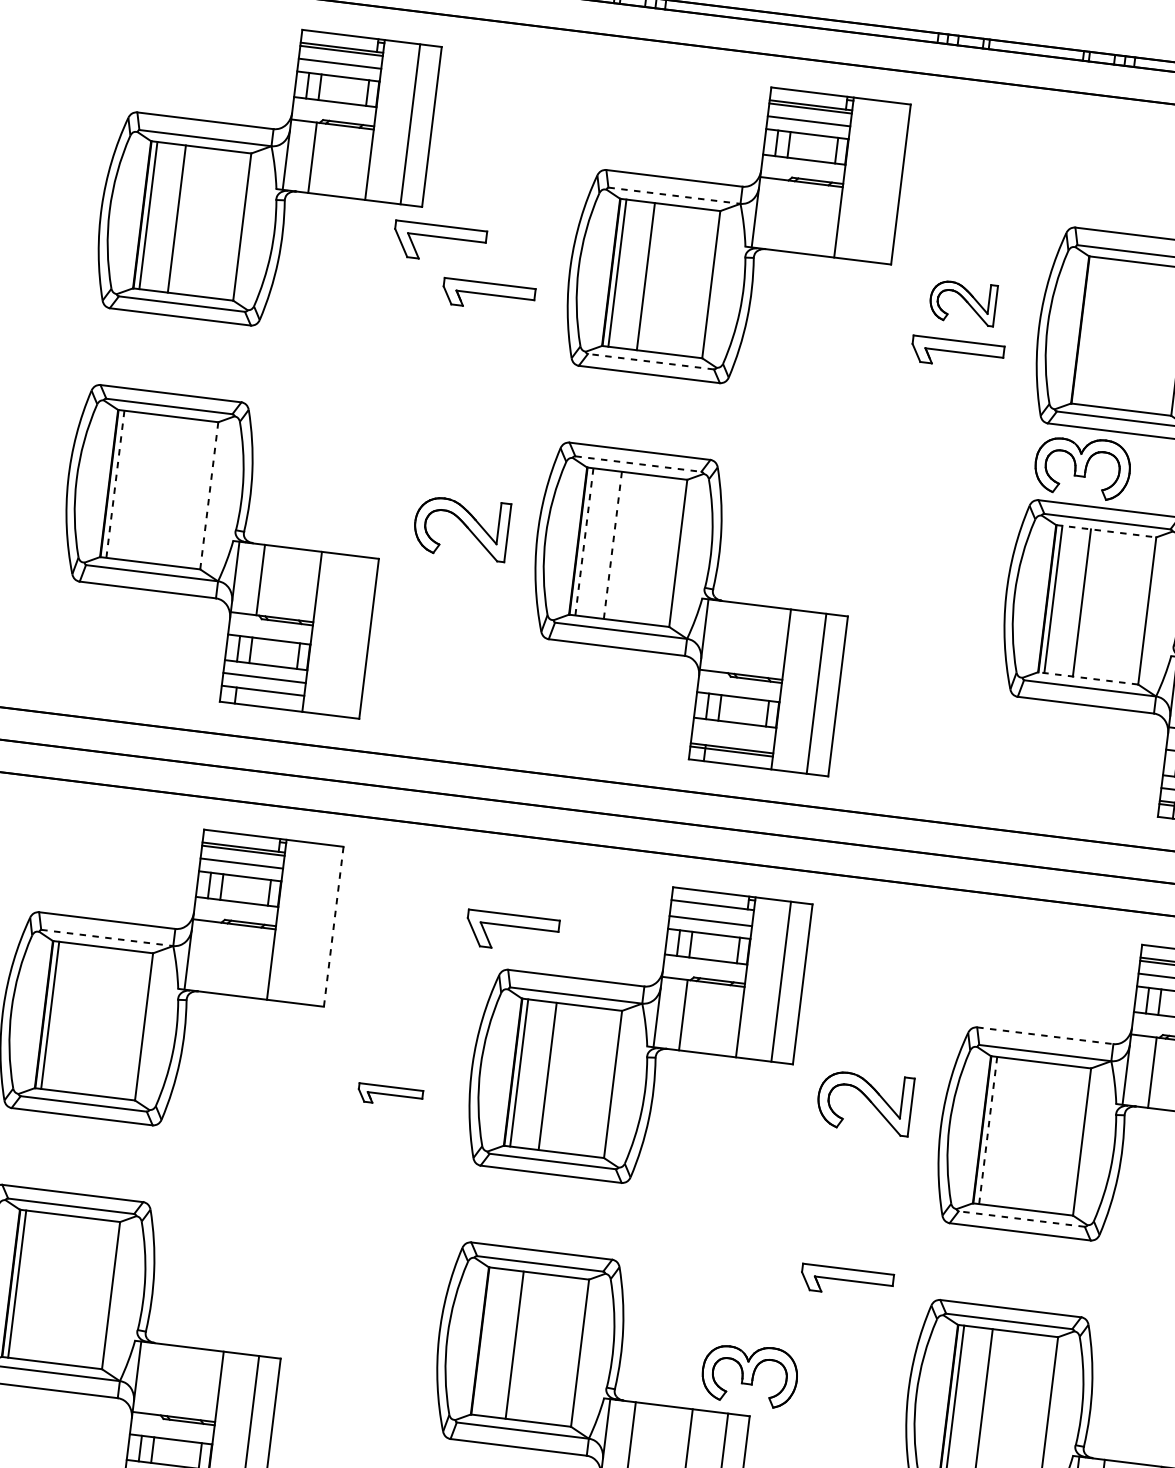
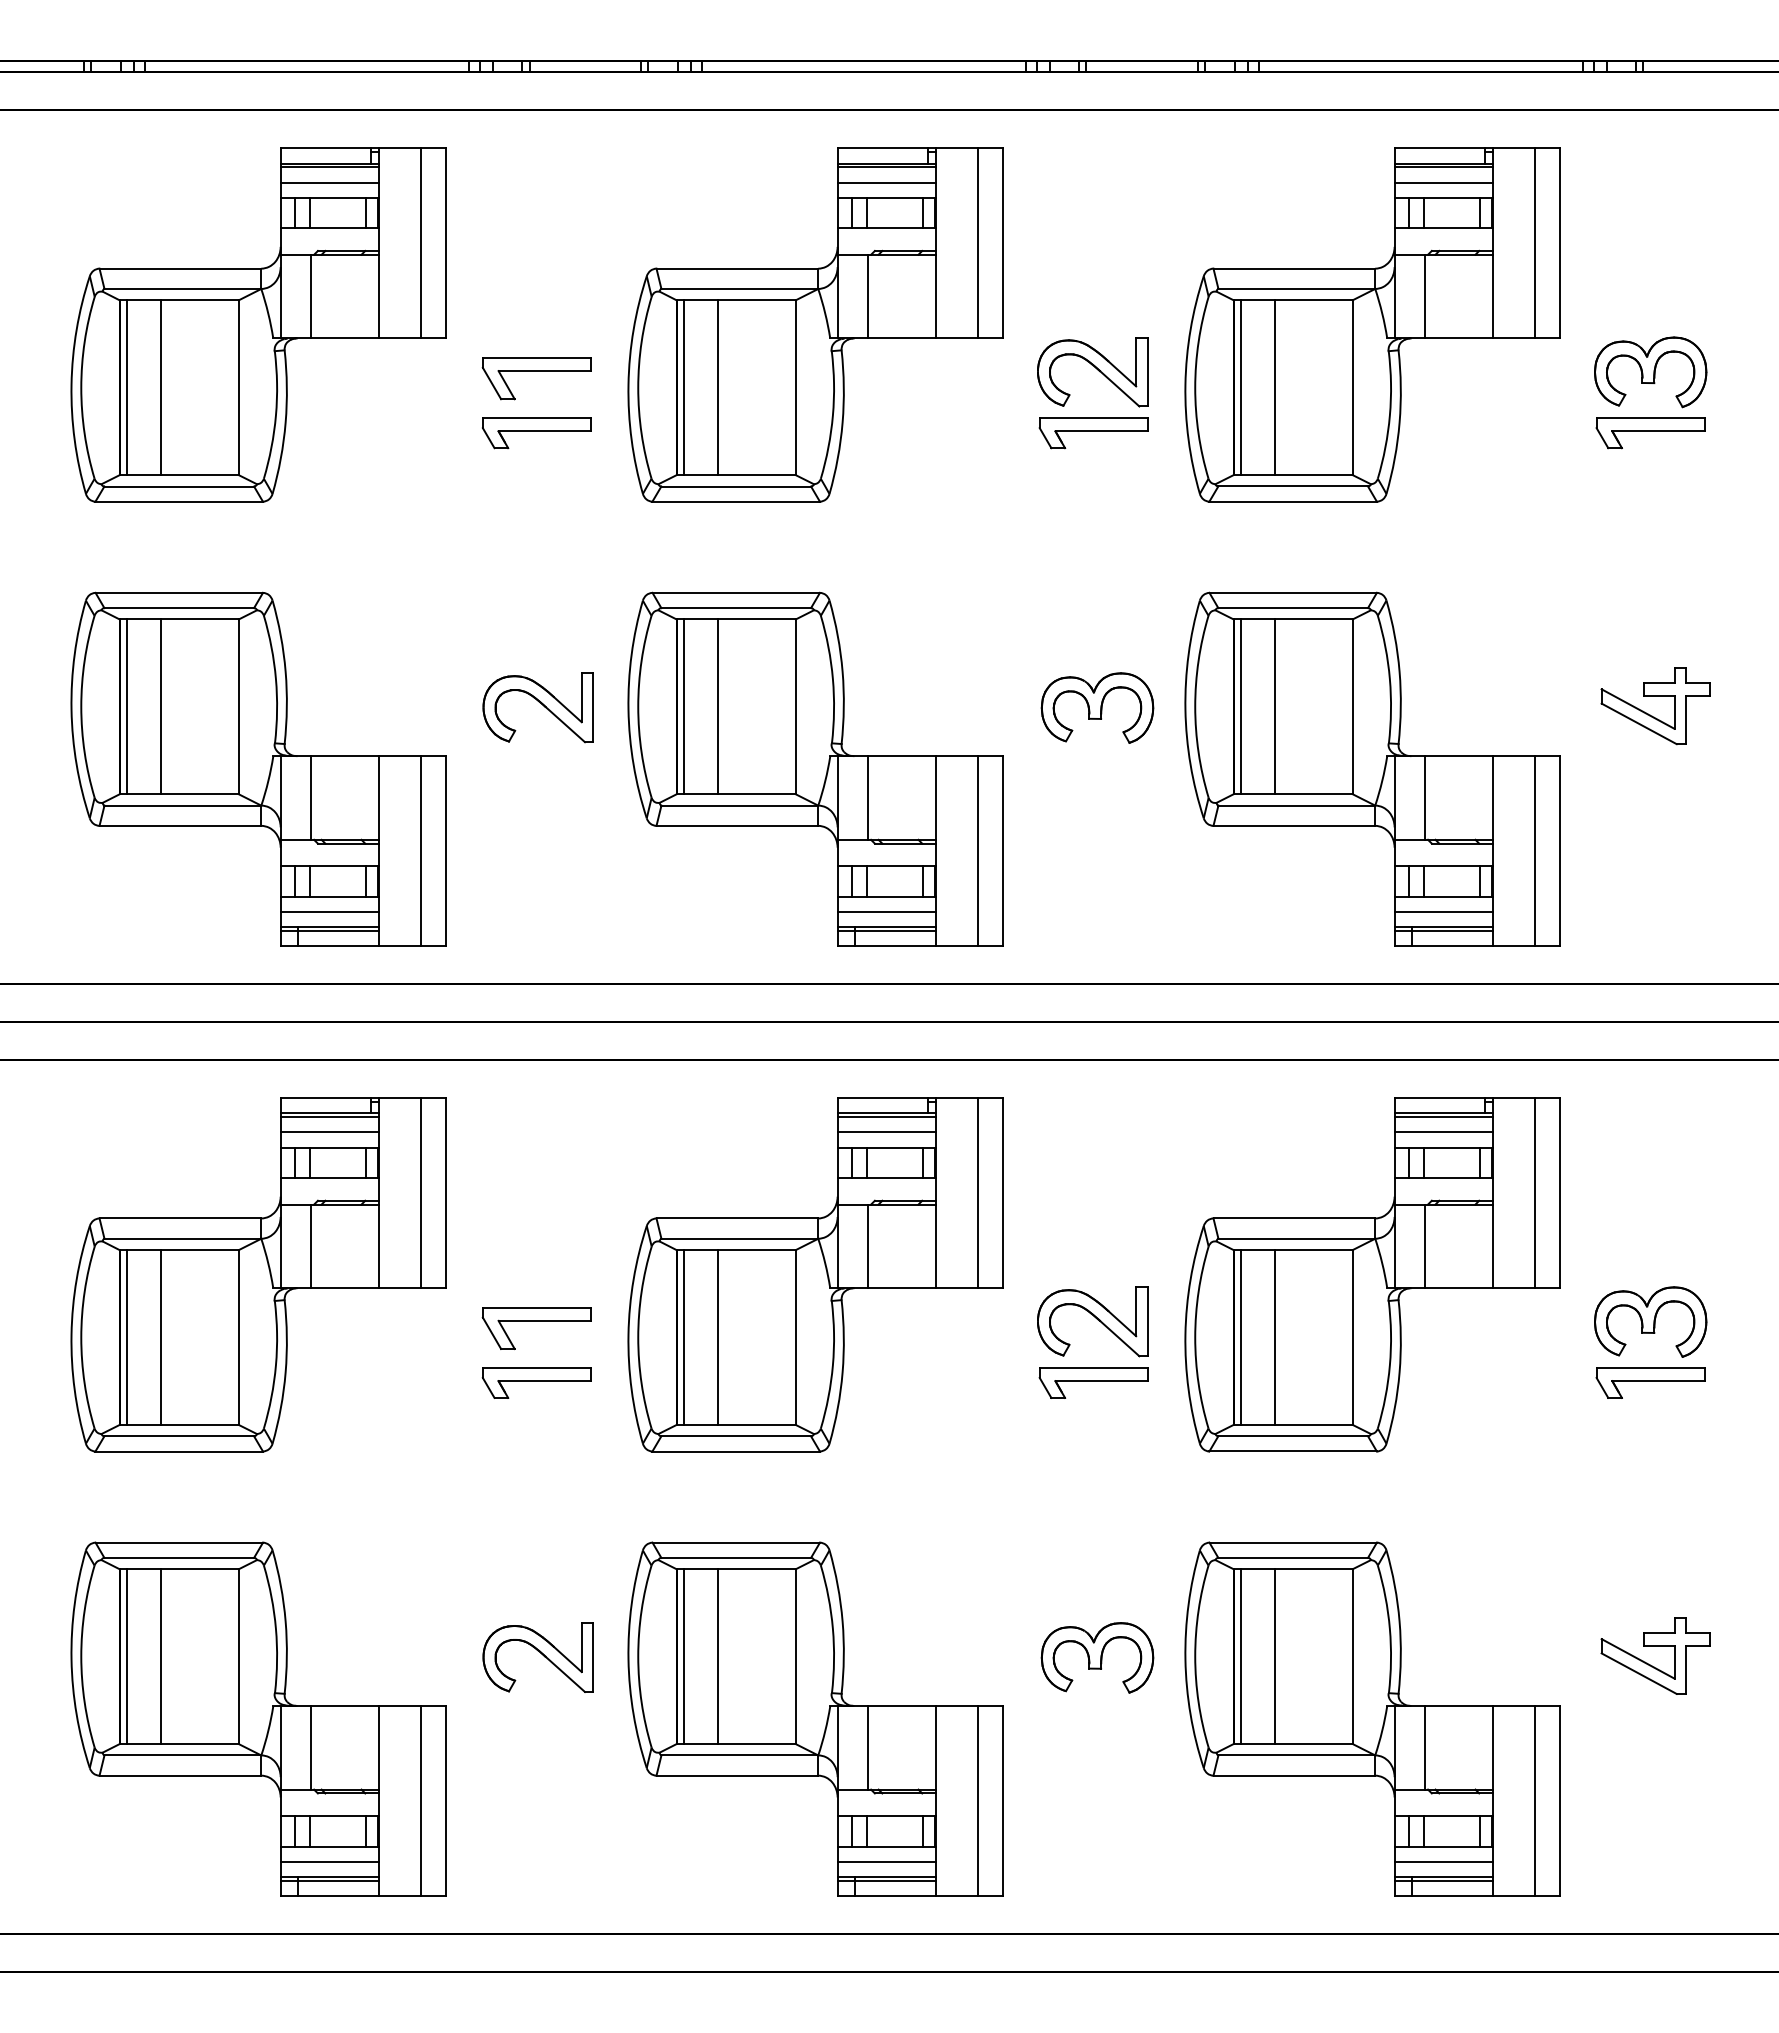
line: (879, 182) -> (977, 243), added
line: (675, 195) -> (740, 288), dashed -> solid
line: (781, 215) -> (867, 296), added
part: (439, 237) -> (536, 371), moved
part: (962, 302) -> (1092, 372), size x1.43
line: (1086, 330) -> (1241, 387), added
line: (1115, 334) -> (1275, 387), added
line: (651, 361) -> (736, 486), dashed -> solid
line: (638, 464) -> (736, 608), dashed -> solid
part: (1082, 466) -> (1097, 707), moved
line: (115, 484) -> (127, 706), dashed -> solid
line: (144, 487) -> (161, 706), added
line: (209, 495) -> (238, 706), dashed -> solid
line: (1106, 531) -> (1293, 619), dashed -> solid
line: (584, 541) -> (684, 706), dashed -> solid
line: (613, 545) -> (718, 707), dashed -> solid
line: (347, 636) -> (420, 851), added
line: (729, 637) -> (867, 797), added
line: (1087, 678) -> (1292, 794), dashed -> solid
line: (262, 694) -> (329, 931), added
line: (733, 735) -> (886, 912), added
line: (712, 908) -> (886, 1117), added
line: (312, 924) -> (420, 1193), added
part: (512, 926) -> (536, 1321), moved
line: (333, 927) -> (446, 1193), dashed -> solid
line: (107, 937) -> (183, 1238), dashed -> solid
line: (214, 957) -> (311, 1246), added
line: (79, 1018) -> (161, 1337), added
line: (1045, 1035) -> (1294, 1218), dashed -> solid
part: (390, 1095) -> (536, 1382), size x1.43
line: (988, 1130) -> (1241, 1337), dashed -> solid
line: (1017, 1134) -> (1275, 1337), added
line: (1022, 1219) -> (1293, 1436), dashed -> solid
part: (846, 1281) -> (1093, 1382), moved
line: (46, 1287) -> (161, 1656), added
part: (362, 1327) -> (537, 1657), added
line: (486, 1341) -> (684, 1656), added
part: (749, 1374) -> (1097, 1657), moved
line: (162, 1379) -> (311, 1747), added

